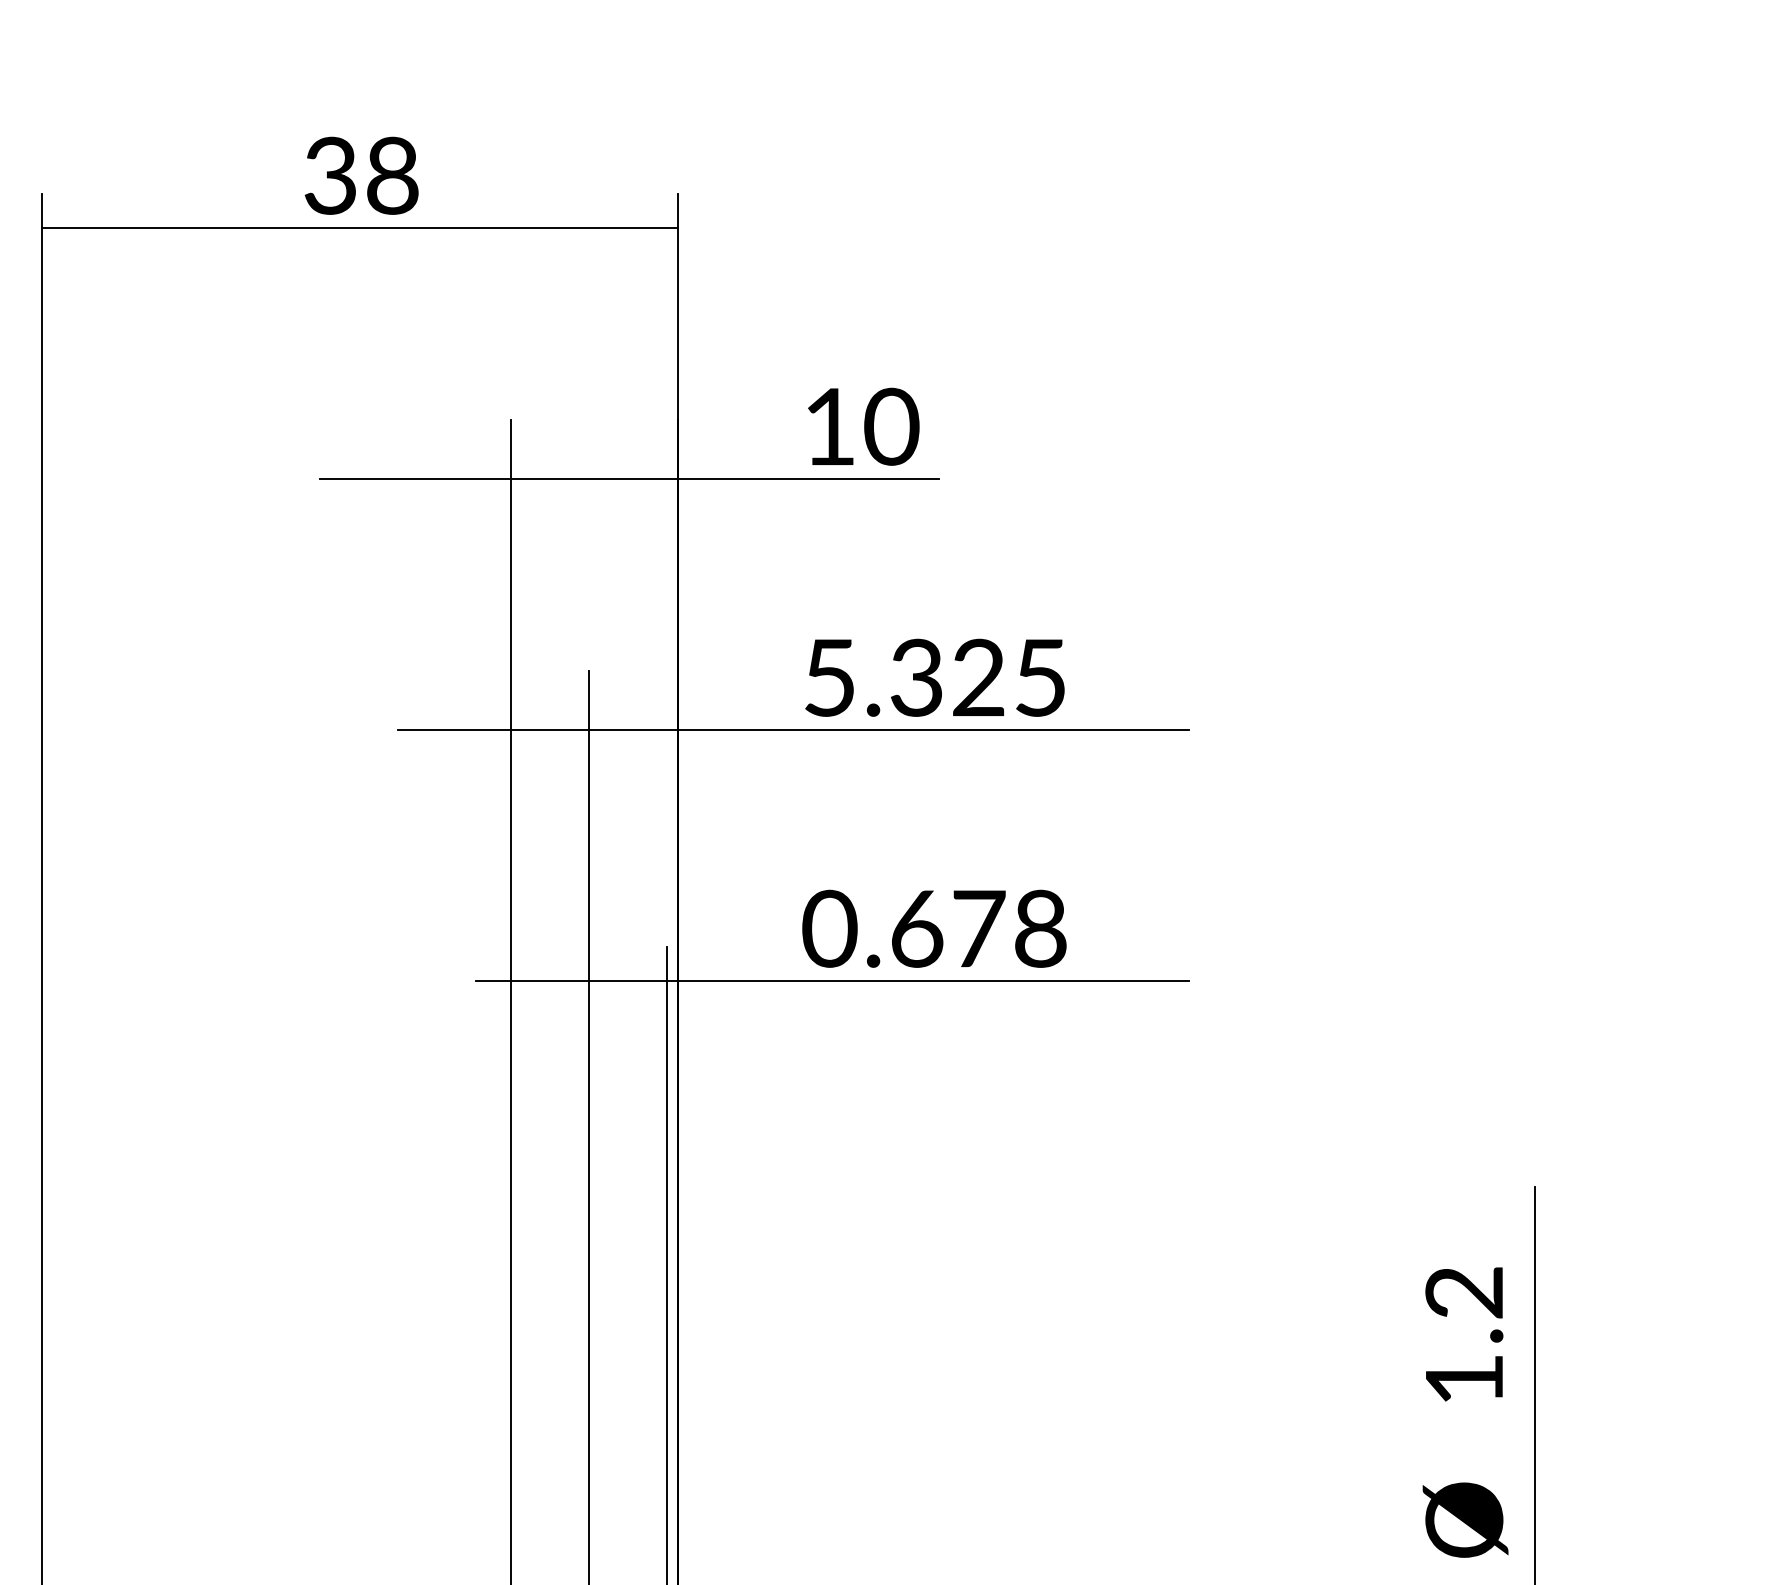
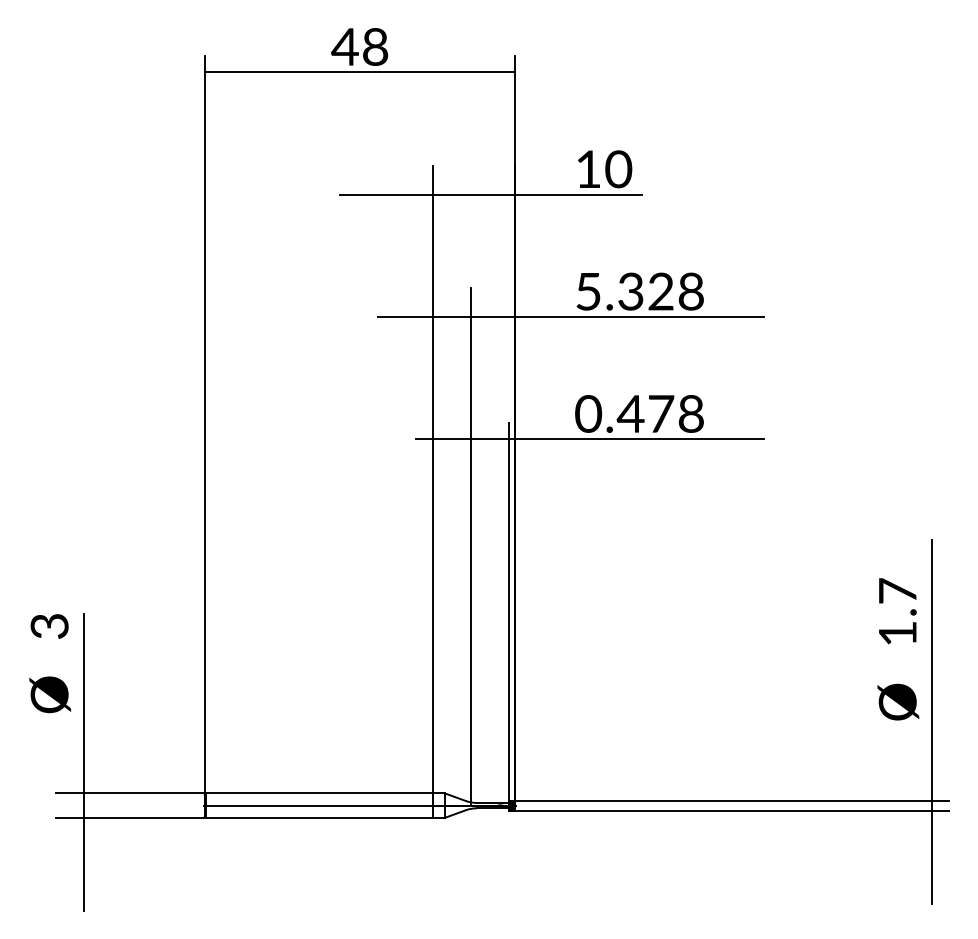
text: (329, 174) -> (344, 46), 38 -> 48
text: (1039, 677) -> (690, 291), 5.325 -> 5.328
text: (915, 927) -> (630, 413), 0.678 -> 0.478
text: (1463, 1291) -> (897, 590), 1.2 -> 1.7

